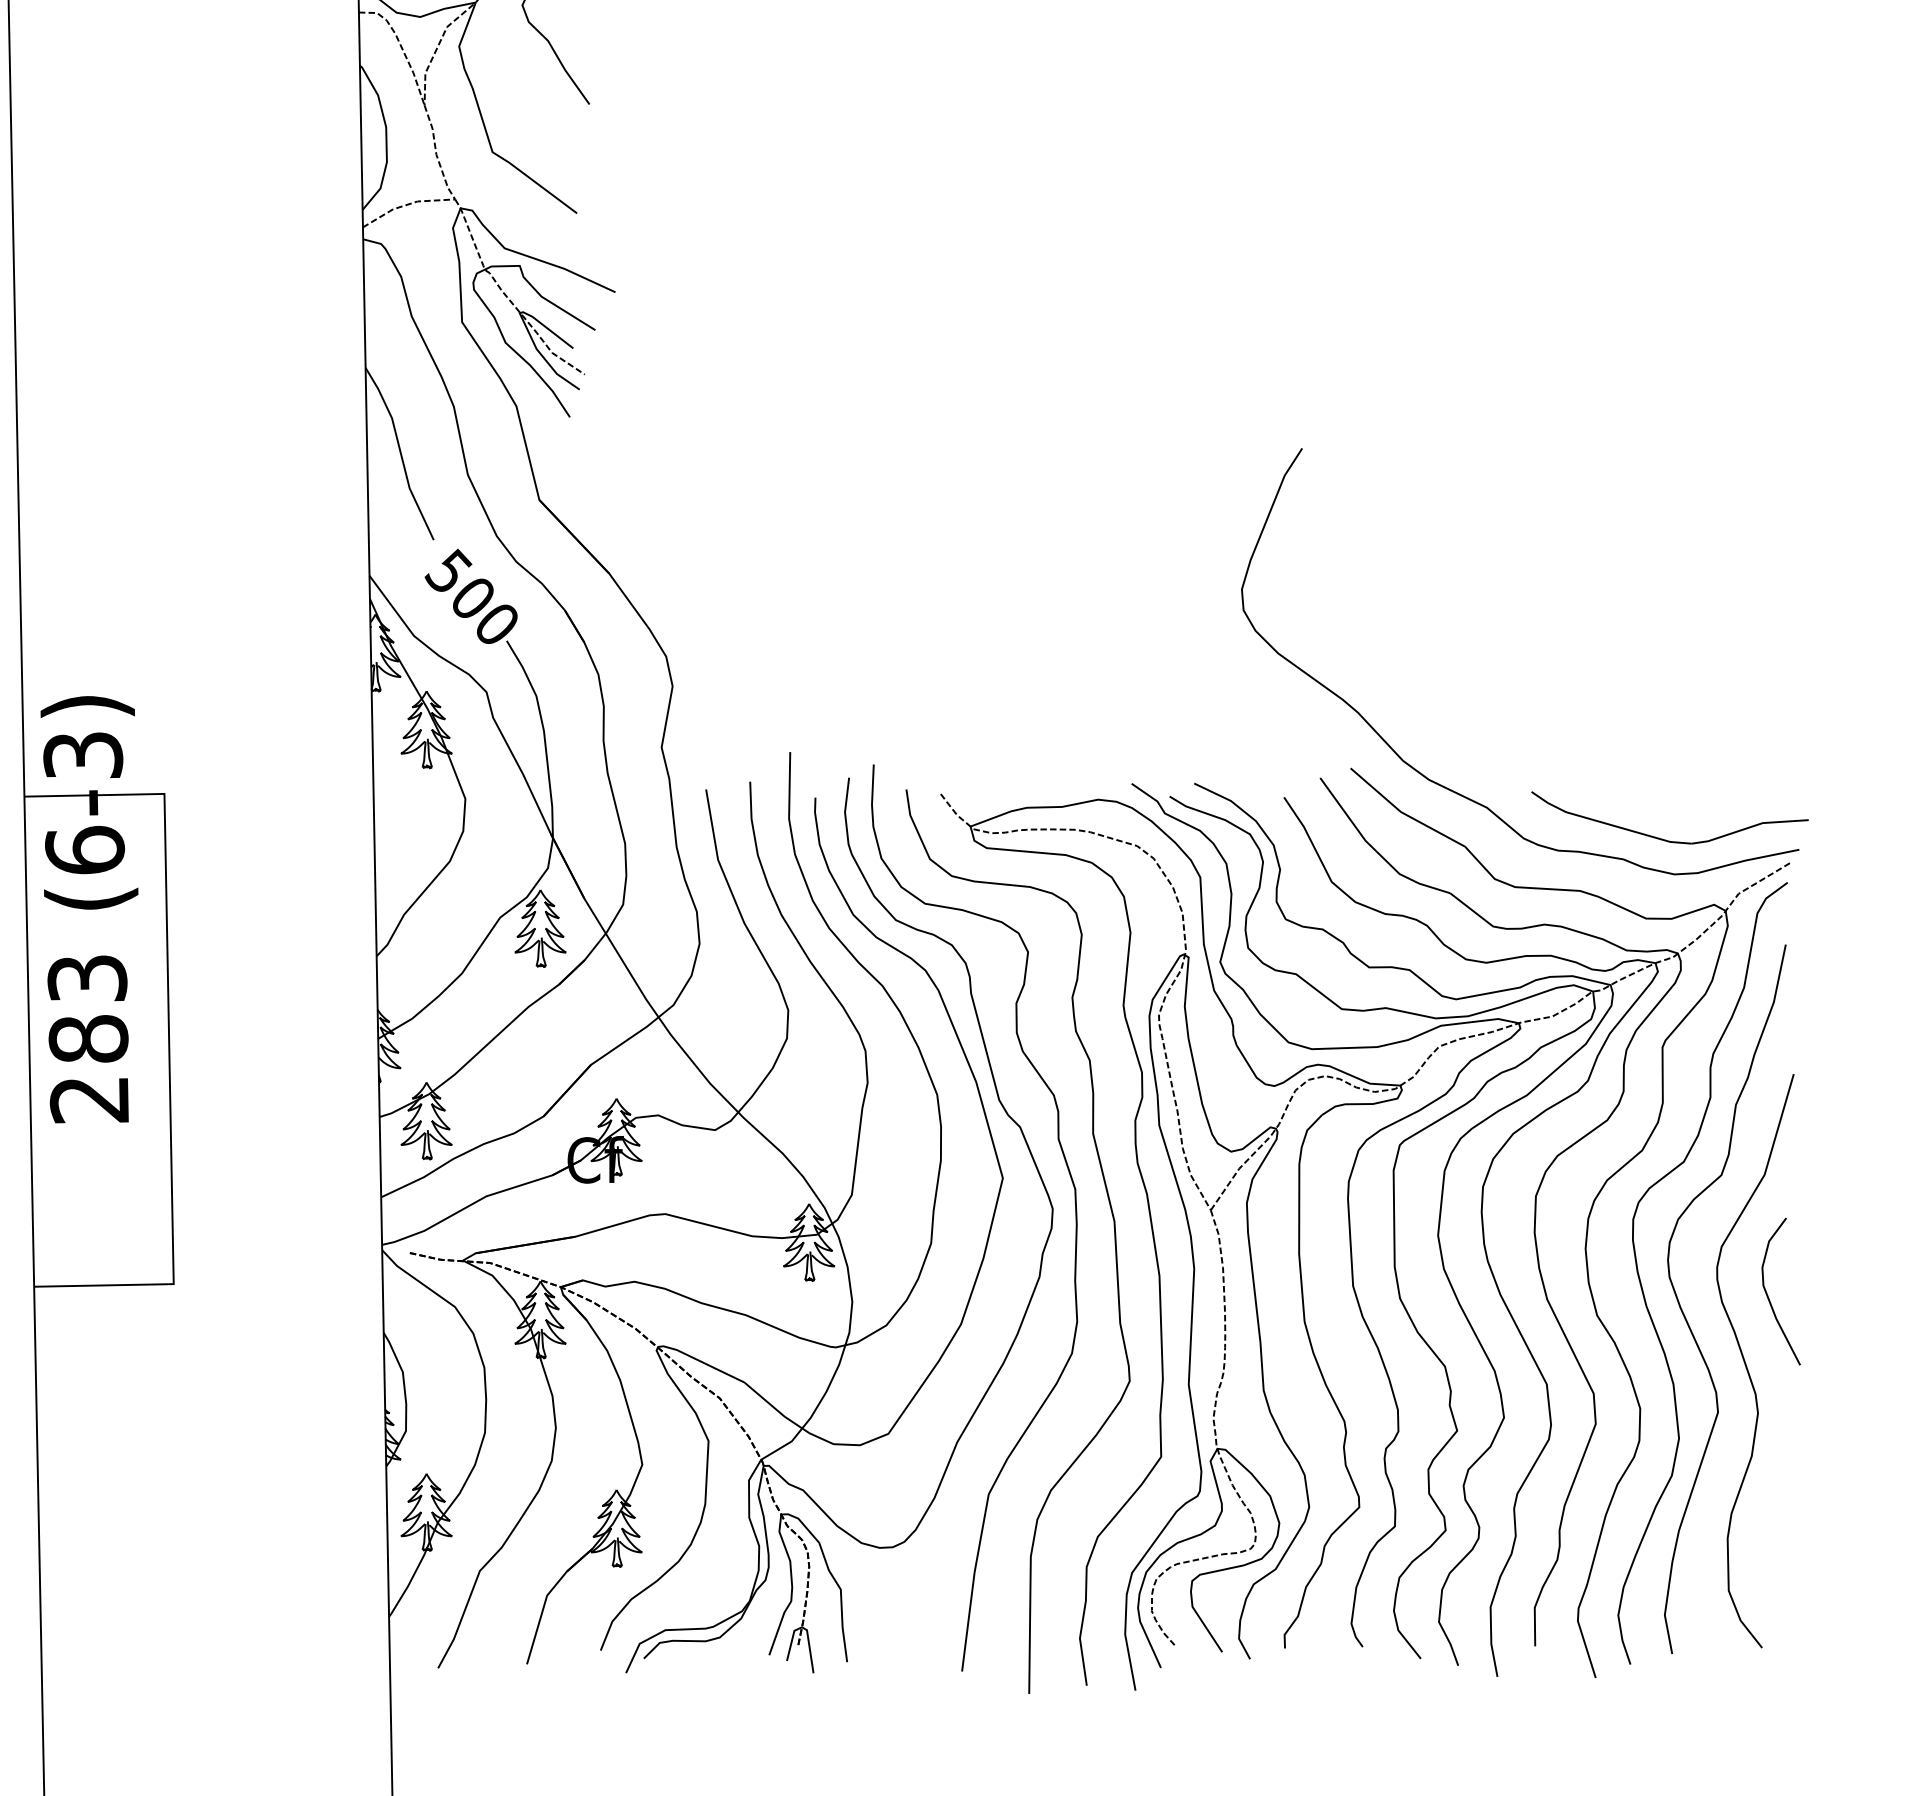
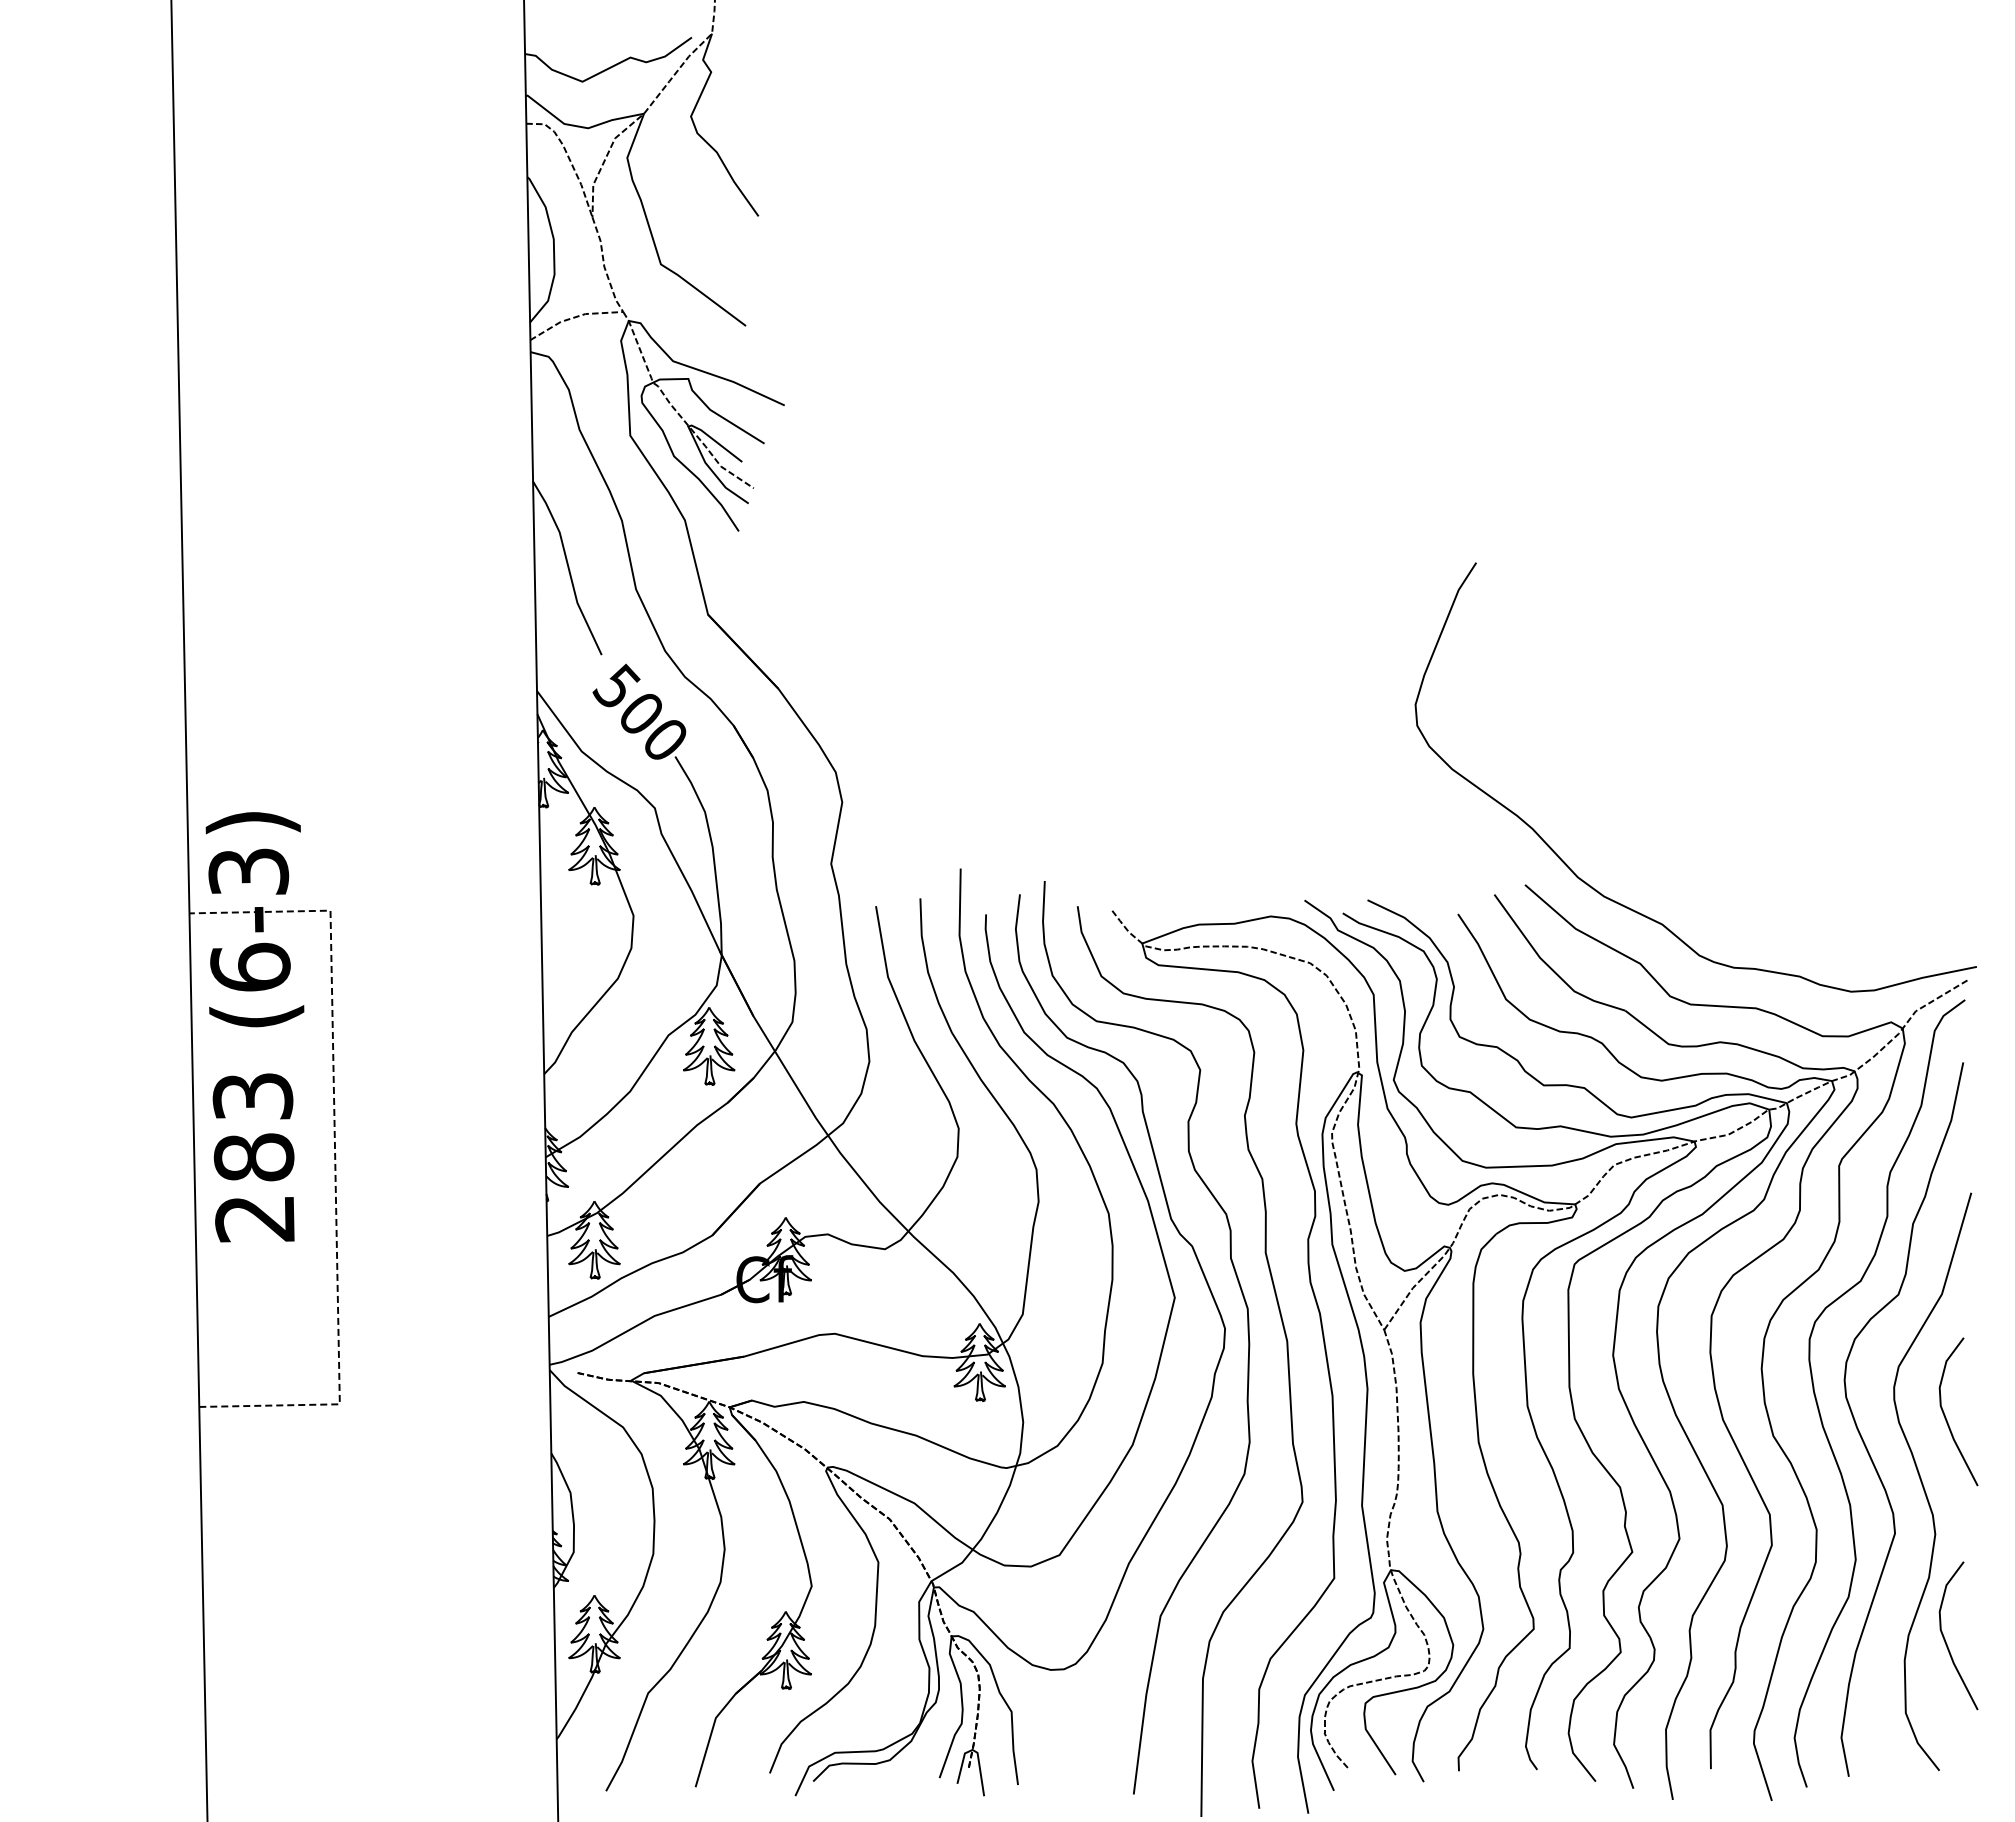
part: (1665, 839) -> (1842, 956), removed
line: (169, 1038) -> (335, 1156), solid -> dashed
curve: (1768, 1516) -> (1945, 1638), added

